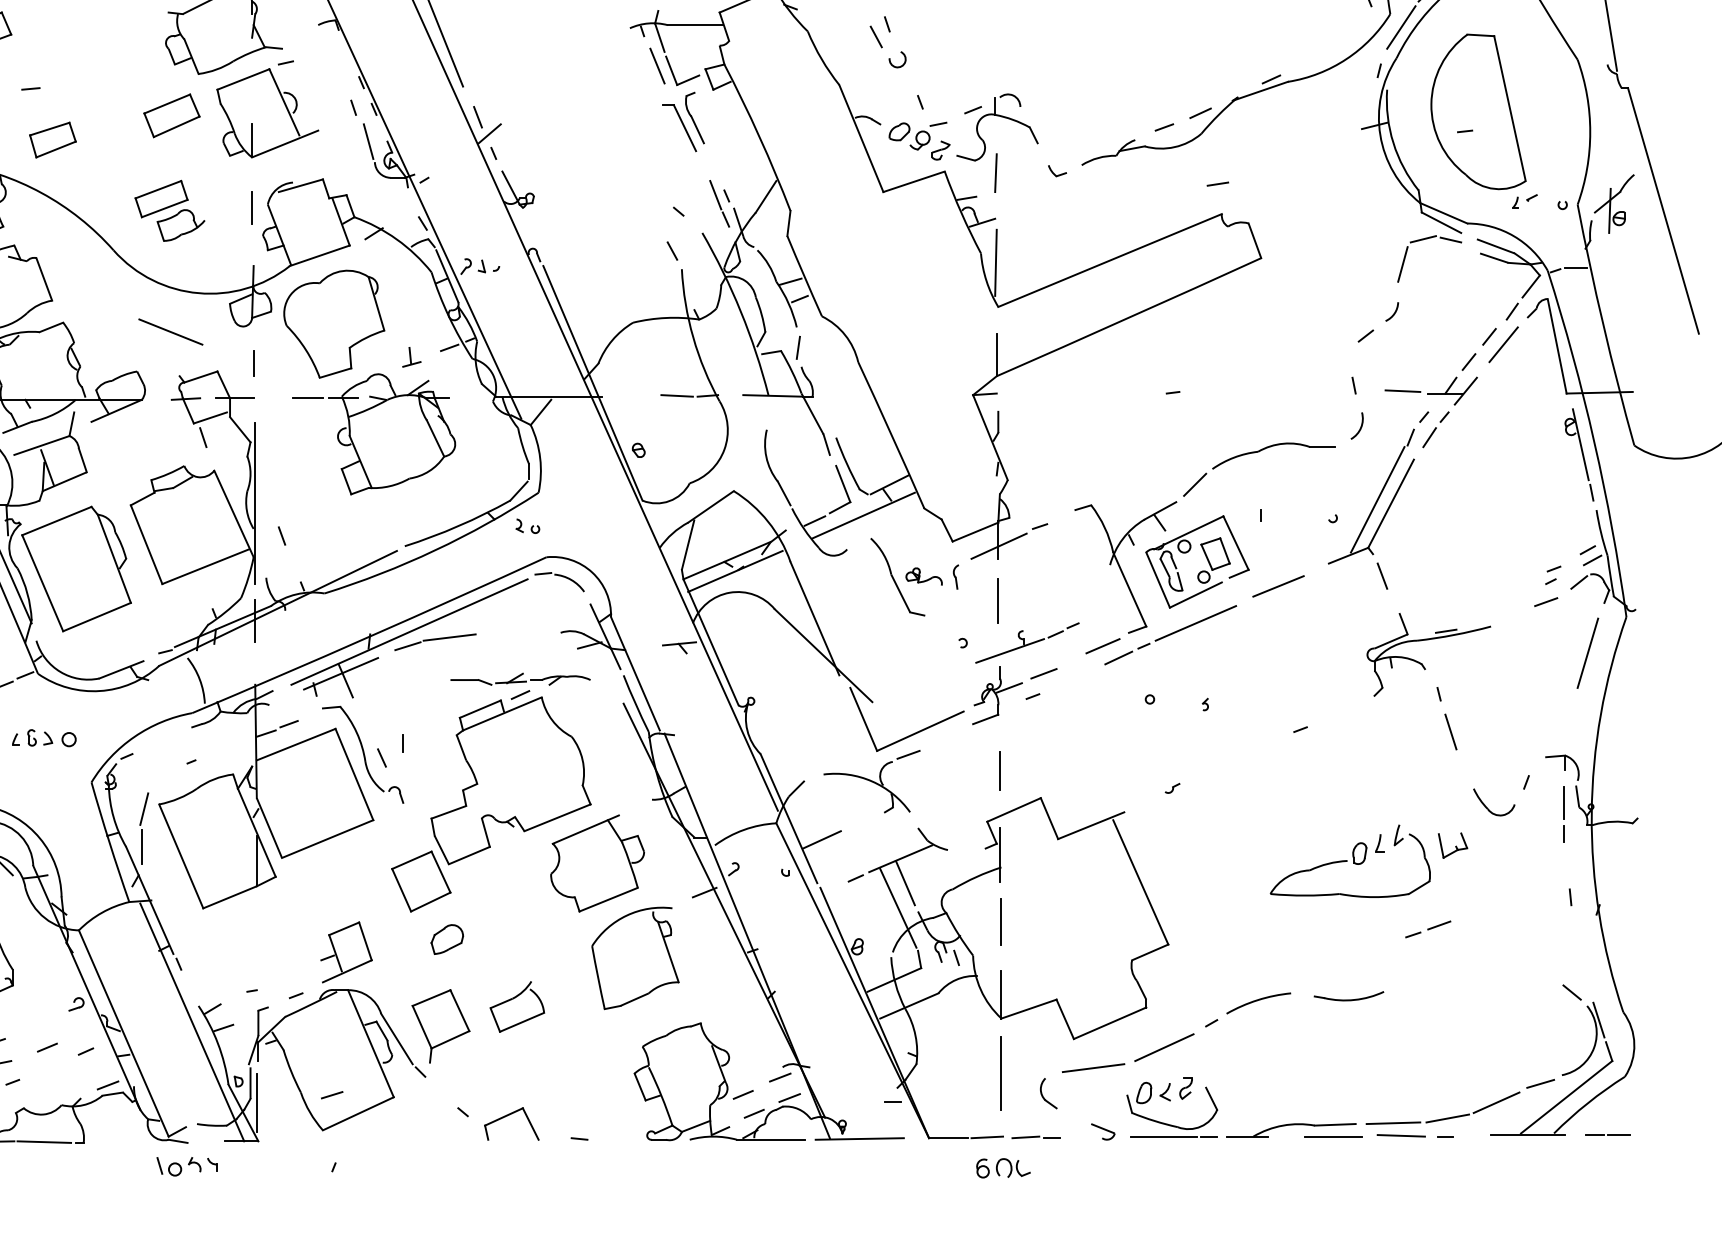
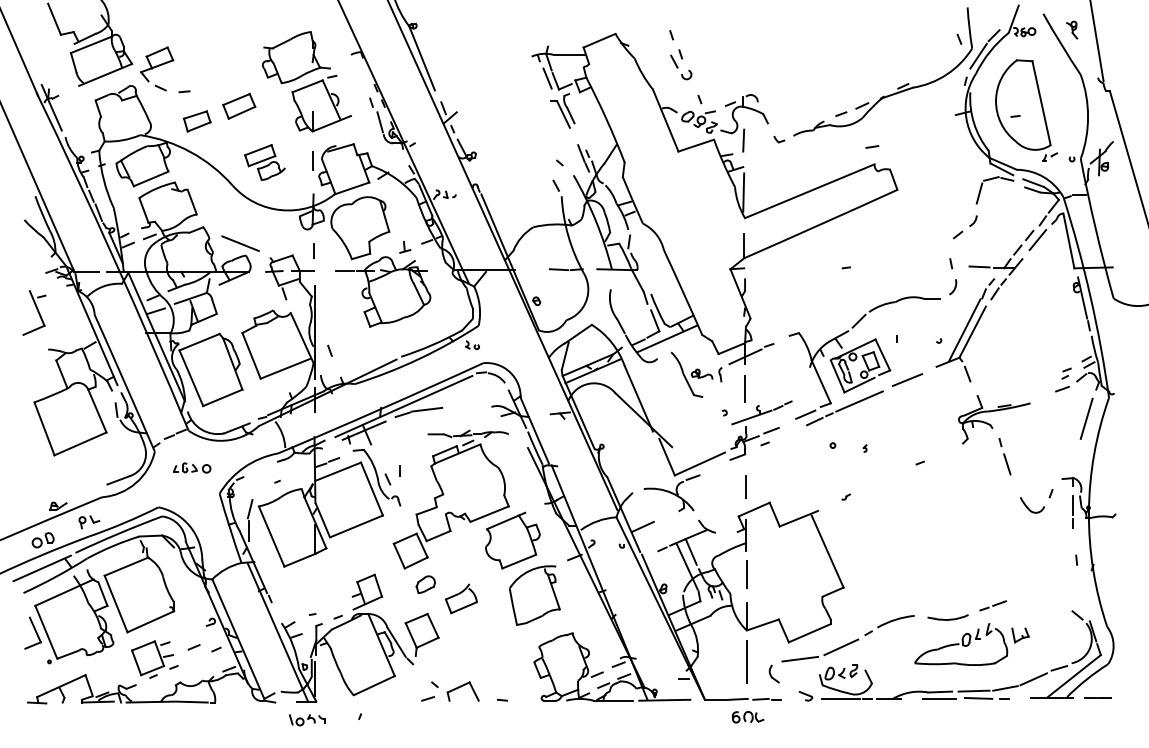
part: (172, 115) -> (239, 106), moved
line: (170, 331) -> (240, 243), moved
part: (1368, 861) -> (971, 644), moved
line: (1427, 928) -> (992, 605), moved
part: (515, 1006) -> (460, 598), moved
line: (331, 1094) -> (427, 698), moved
part: (187, 1167) -> (307, 720), moved

